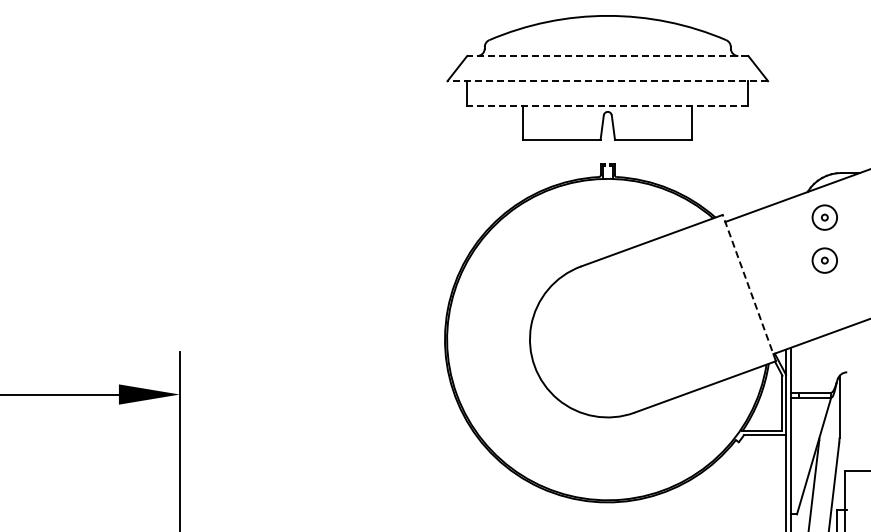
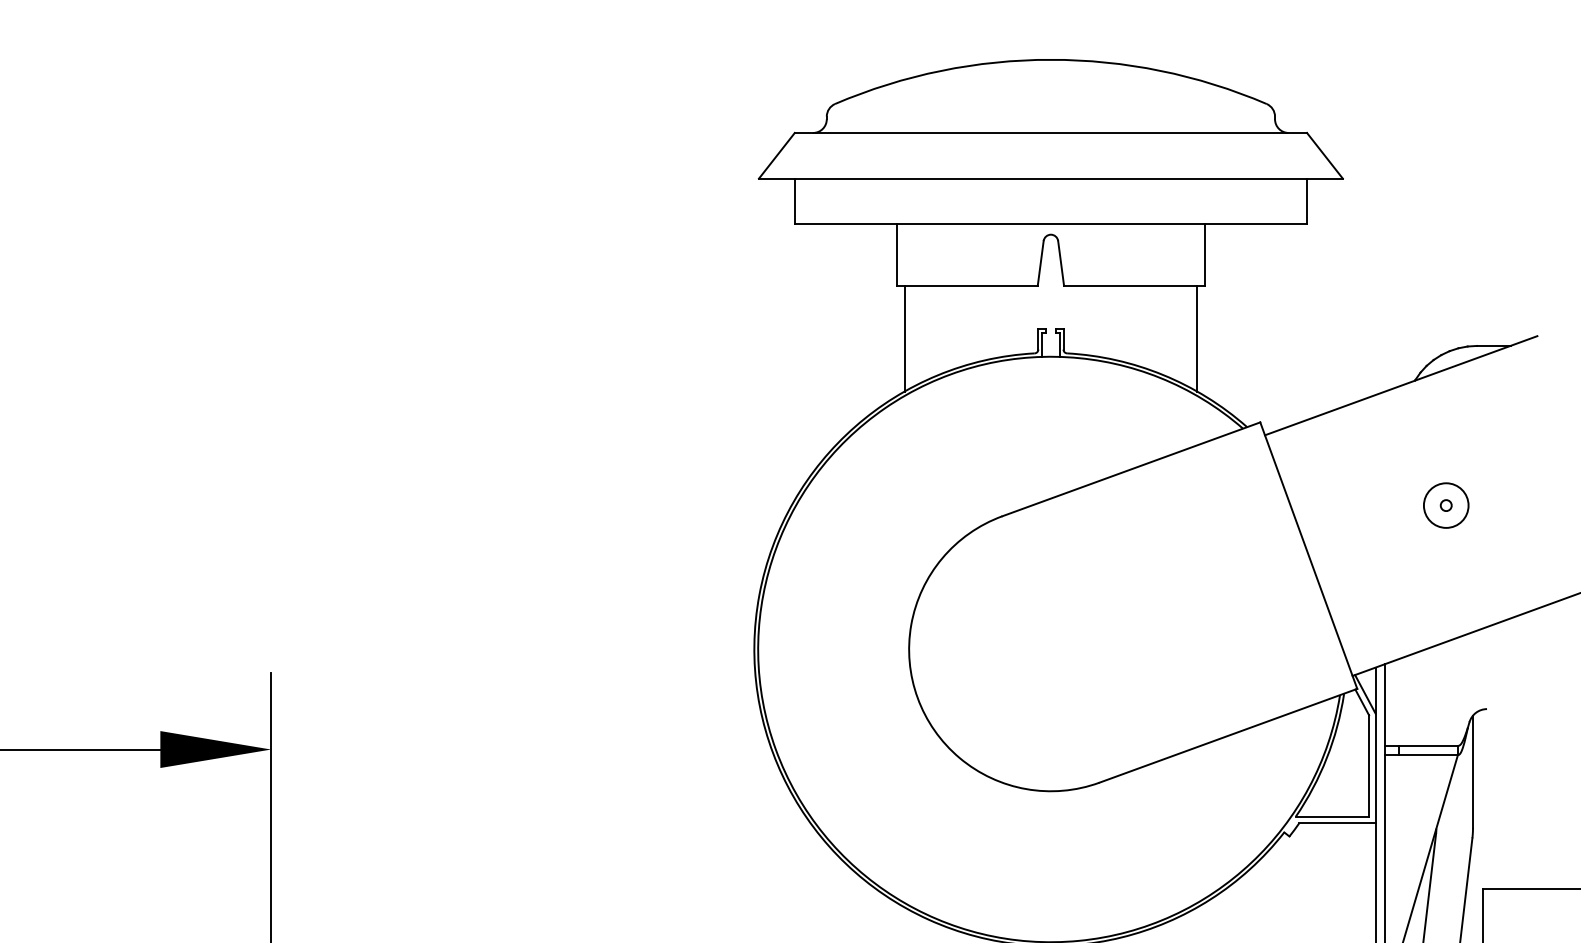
line: (607, 56) -> (1050, 133), dashed -> solid
line: (607, 81) -> (1050, 179), dashed -> solid
line: (607, 106) -> (1050, 224), dashed -> solid
line: (527, 169) -> (904, 339), added
line: (688, 169) -> (1197, 339), added
part: (824, 217) -> (1445, 427), removed
line: (749, 288) -> (1309, 556), dashed -> solid

